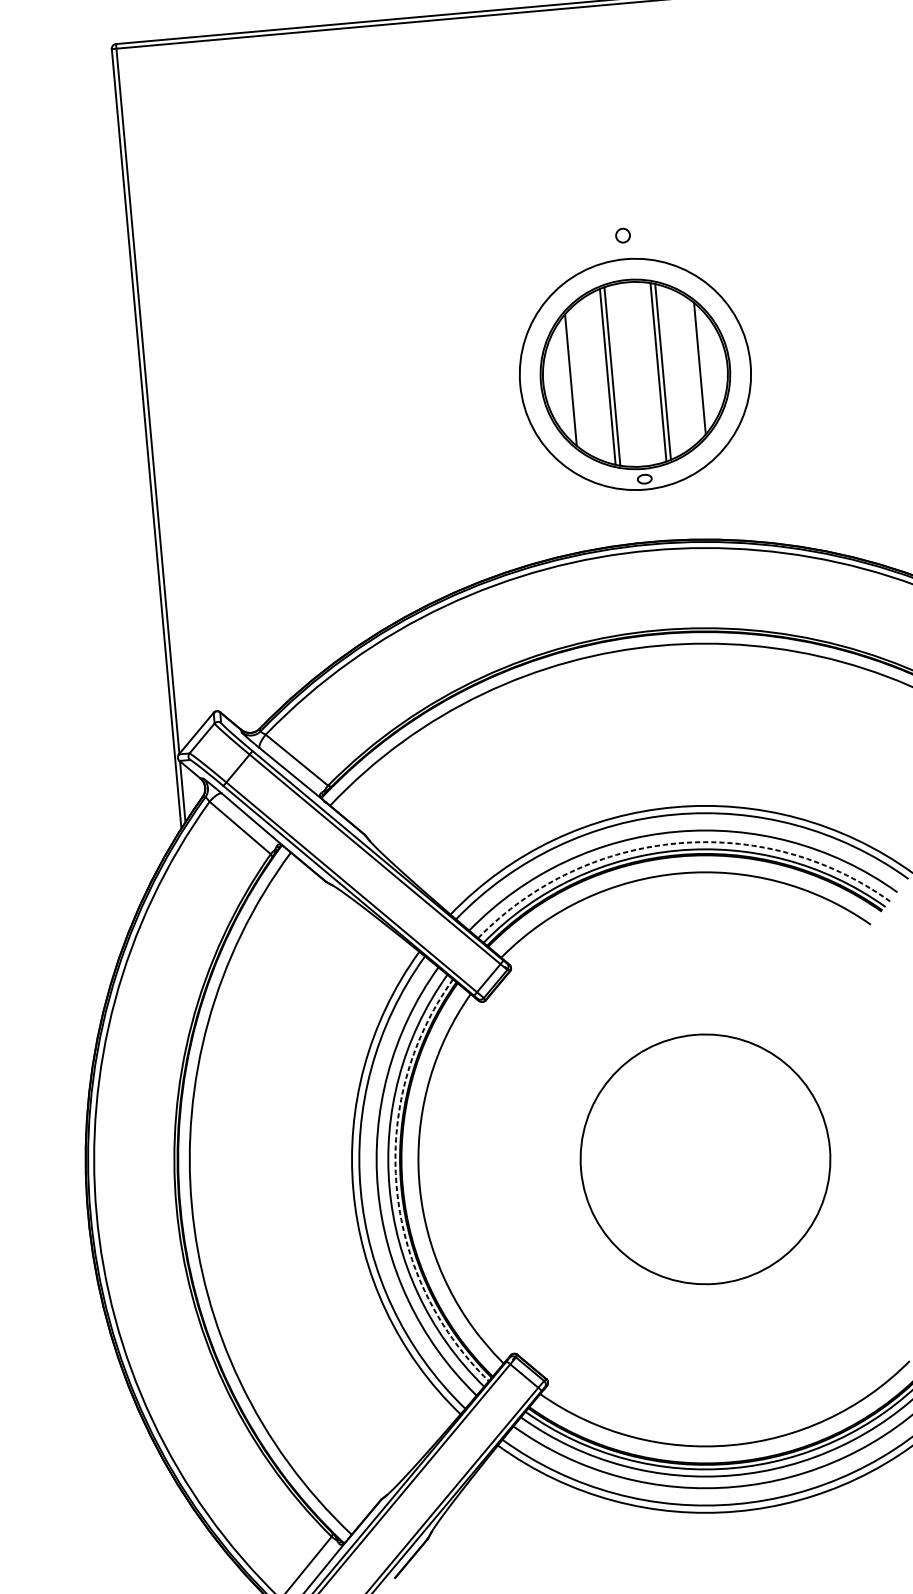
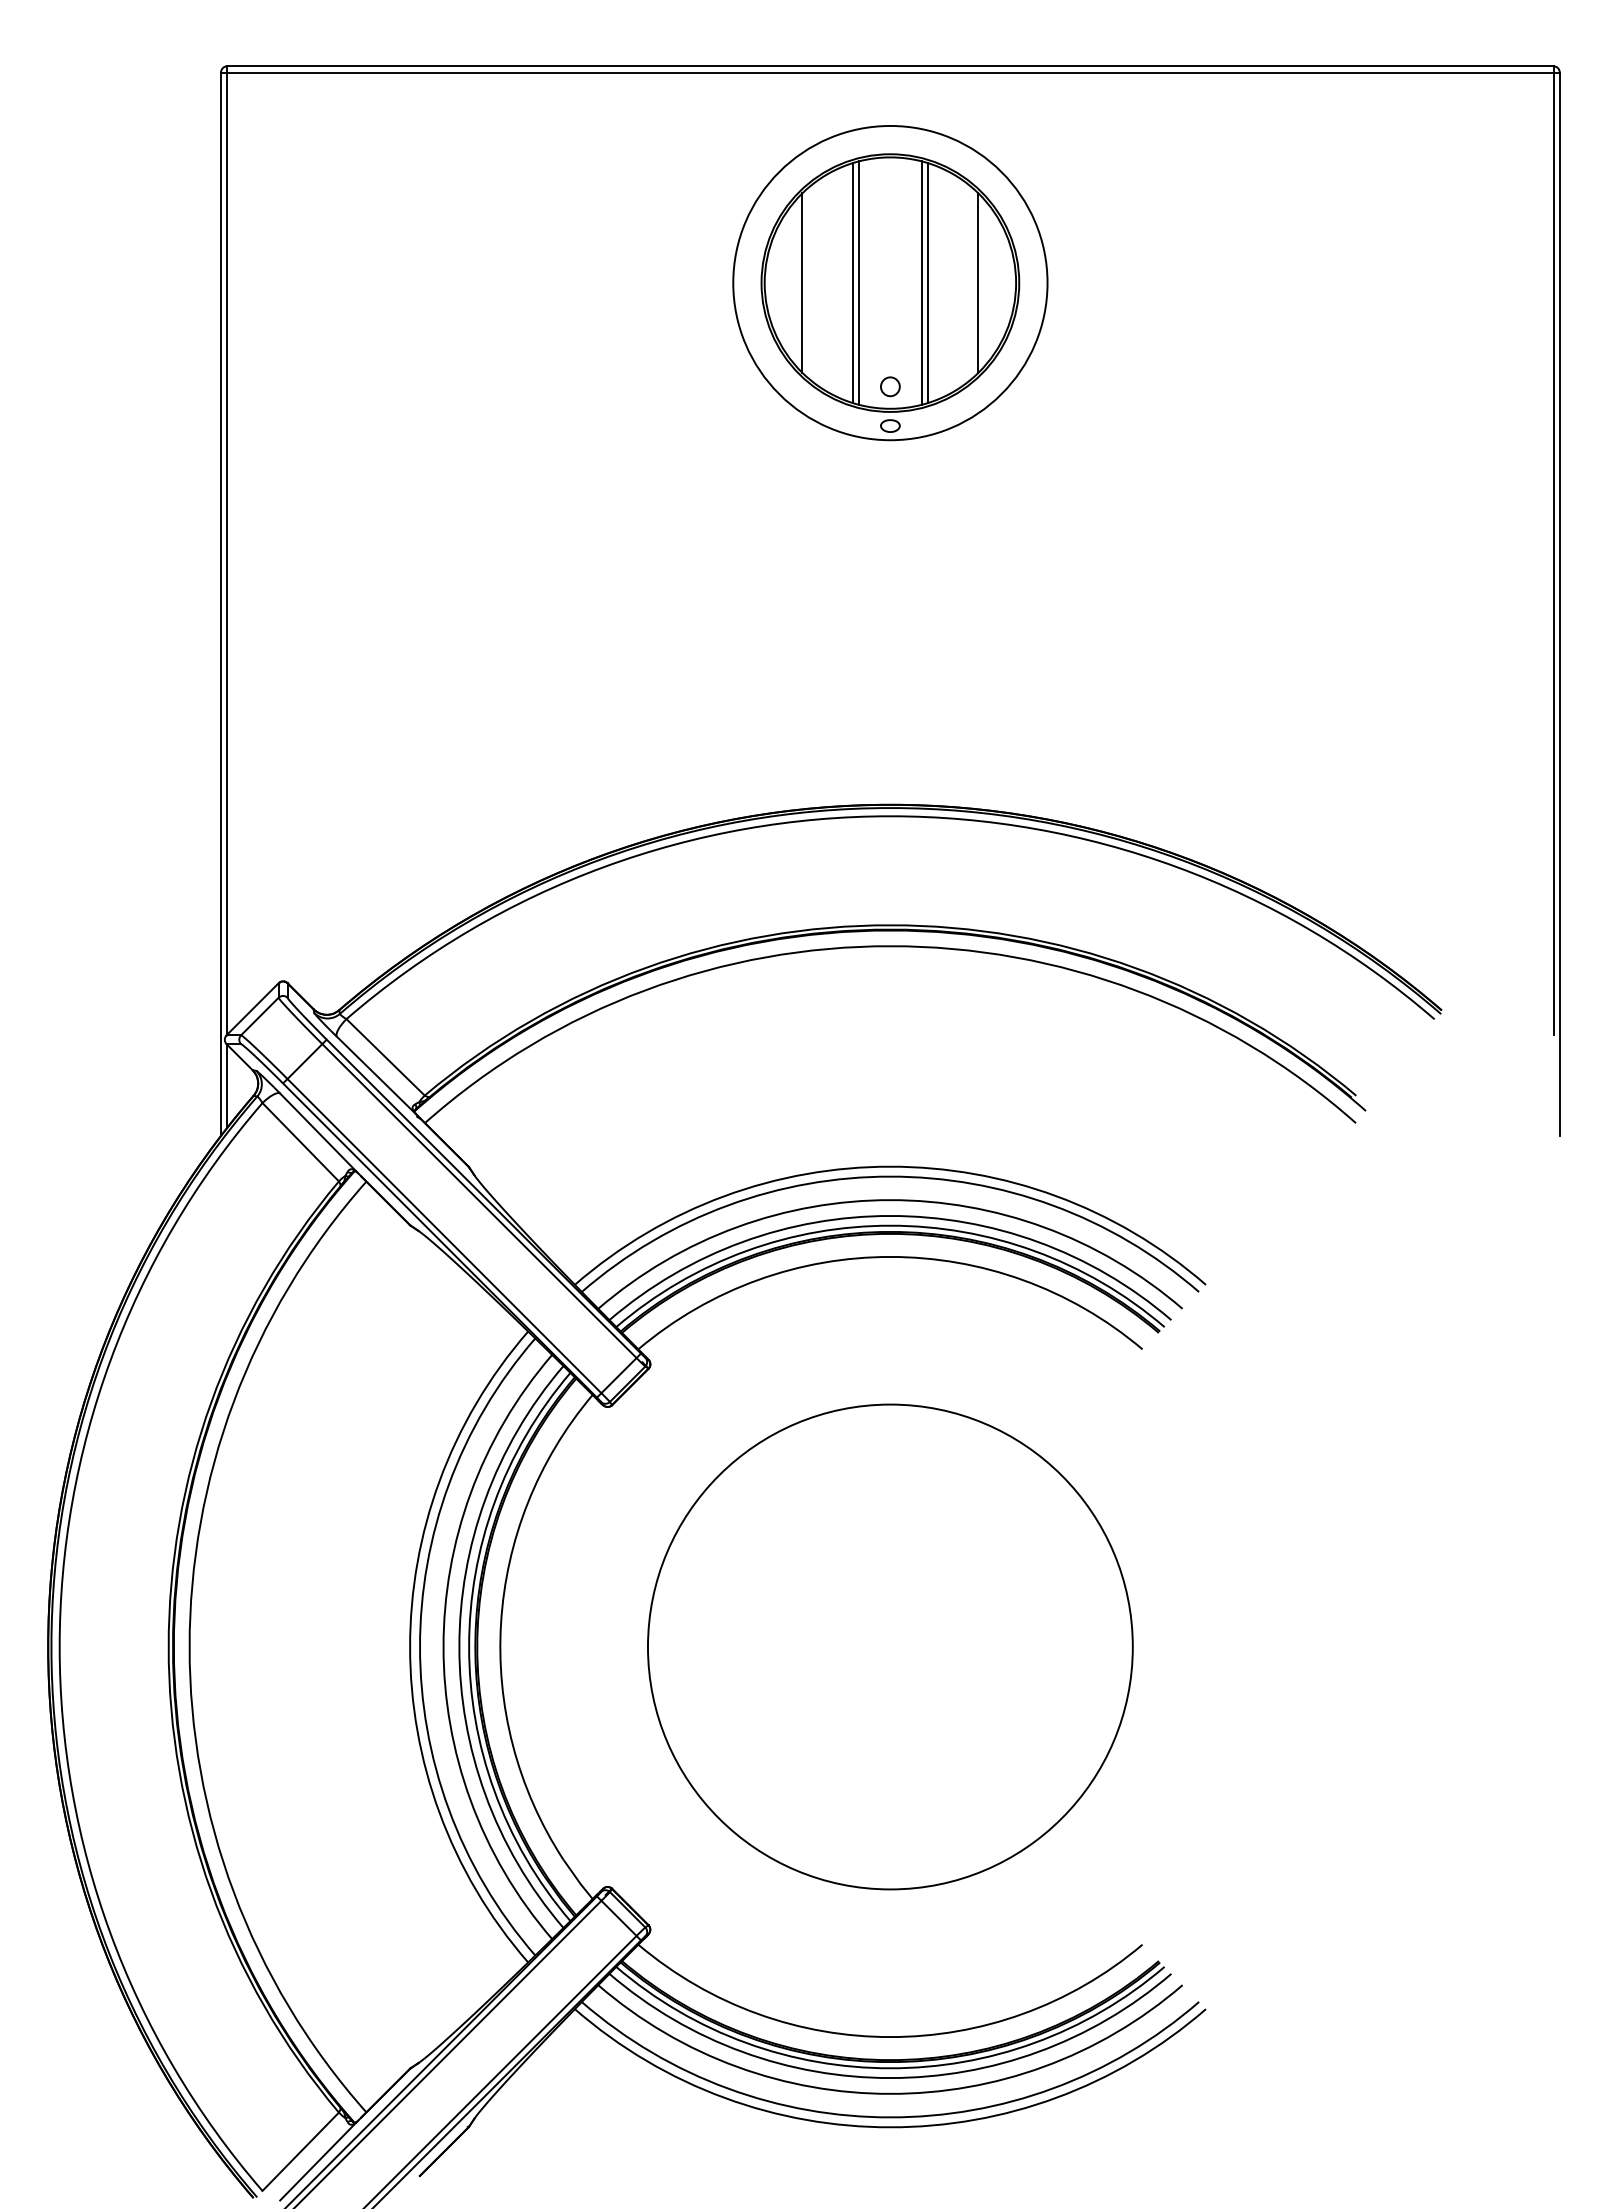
part: (635, 374) -> (890, 283), moved
arc: (677, 843) -> (890, 1215), dashed -> solid
circle: (705, 1159) -> (890, 1646), size x1.43
arc: (396, 1186) -> (469, 1646), dashed -> solid

